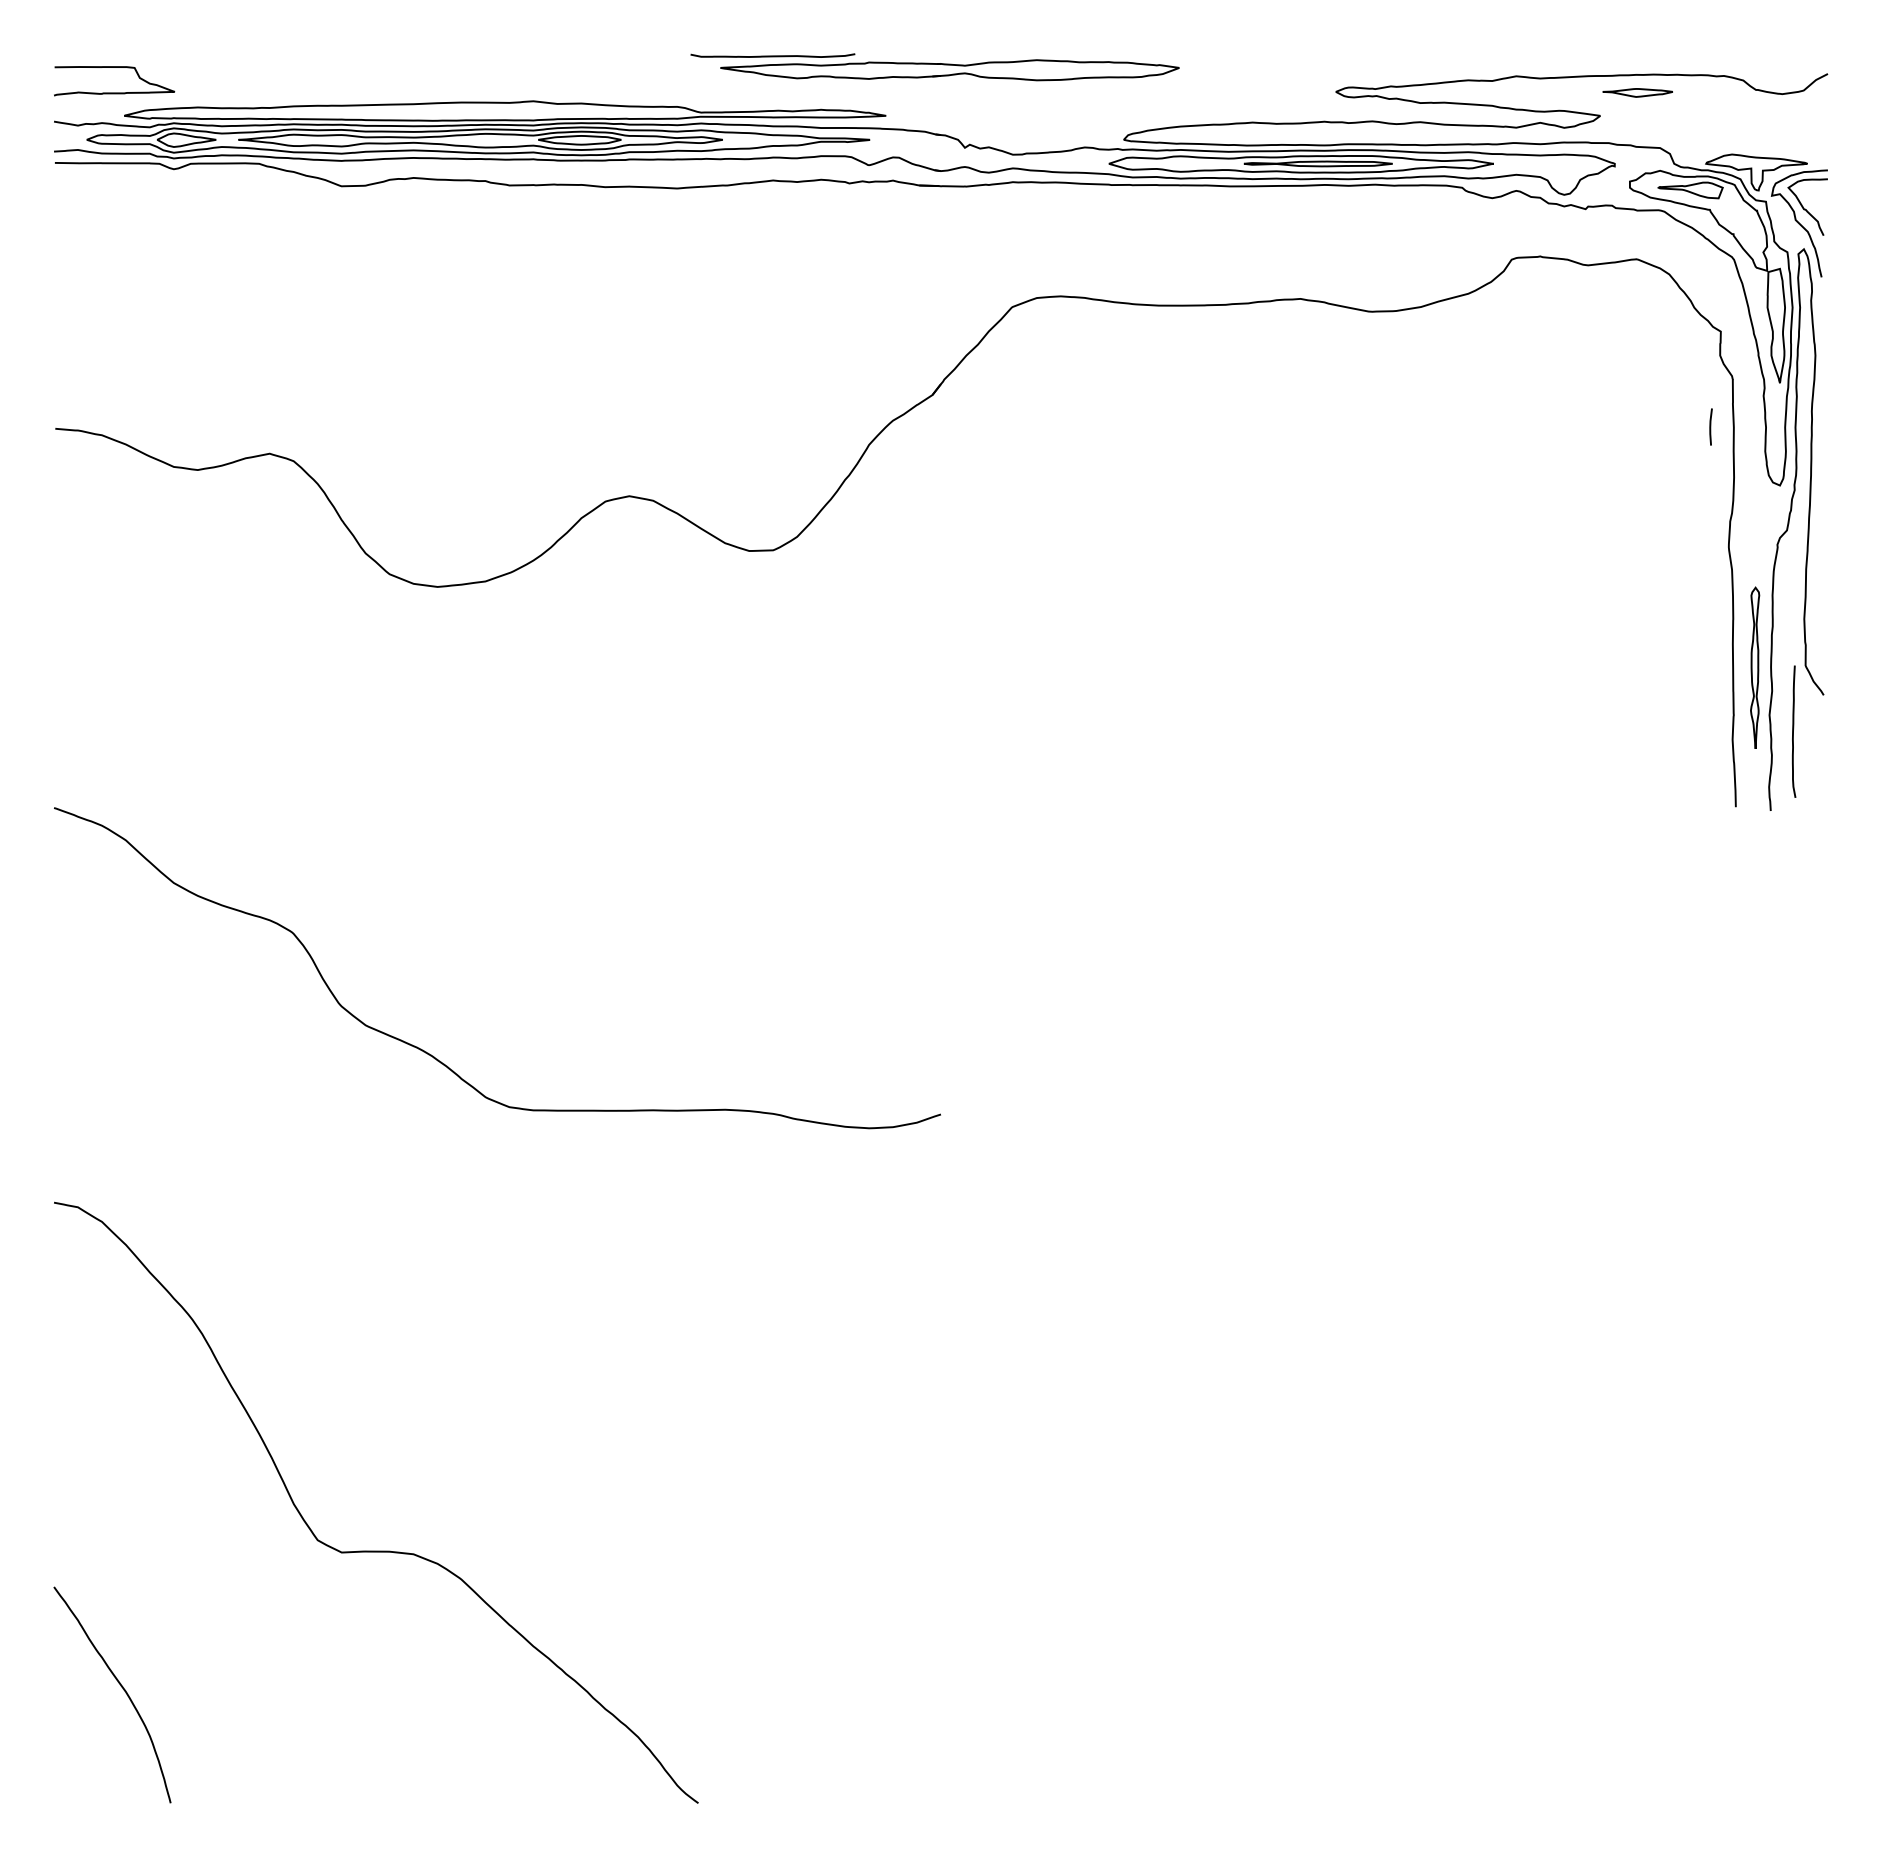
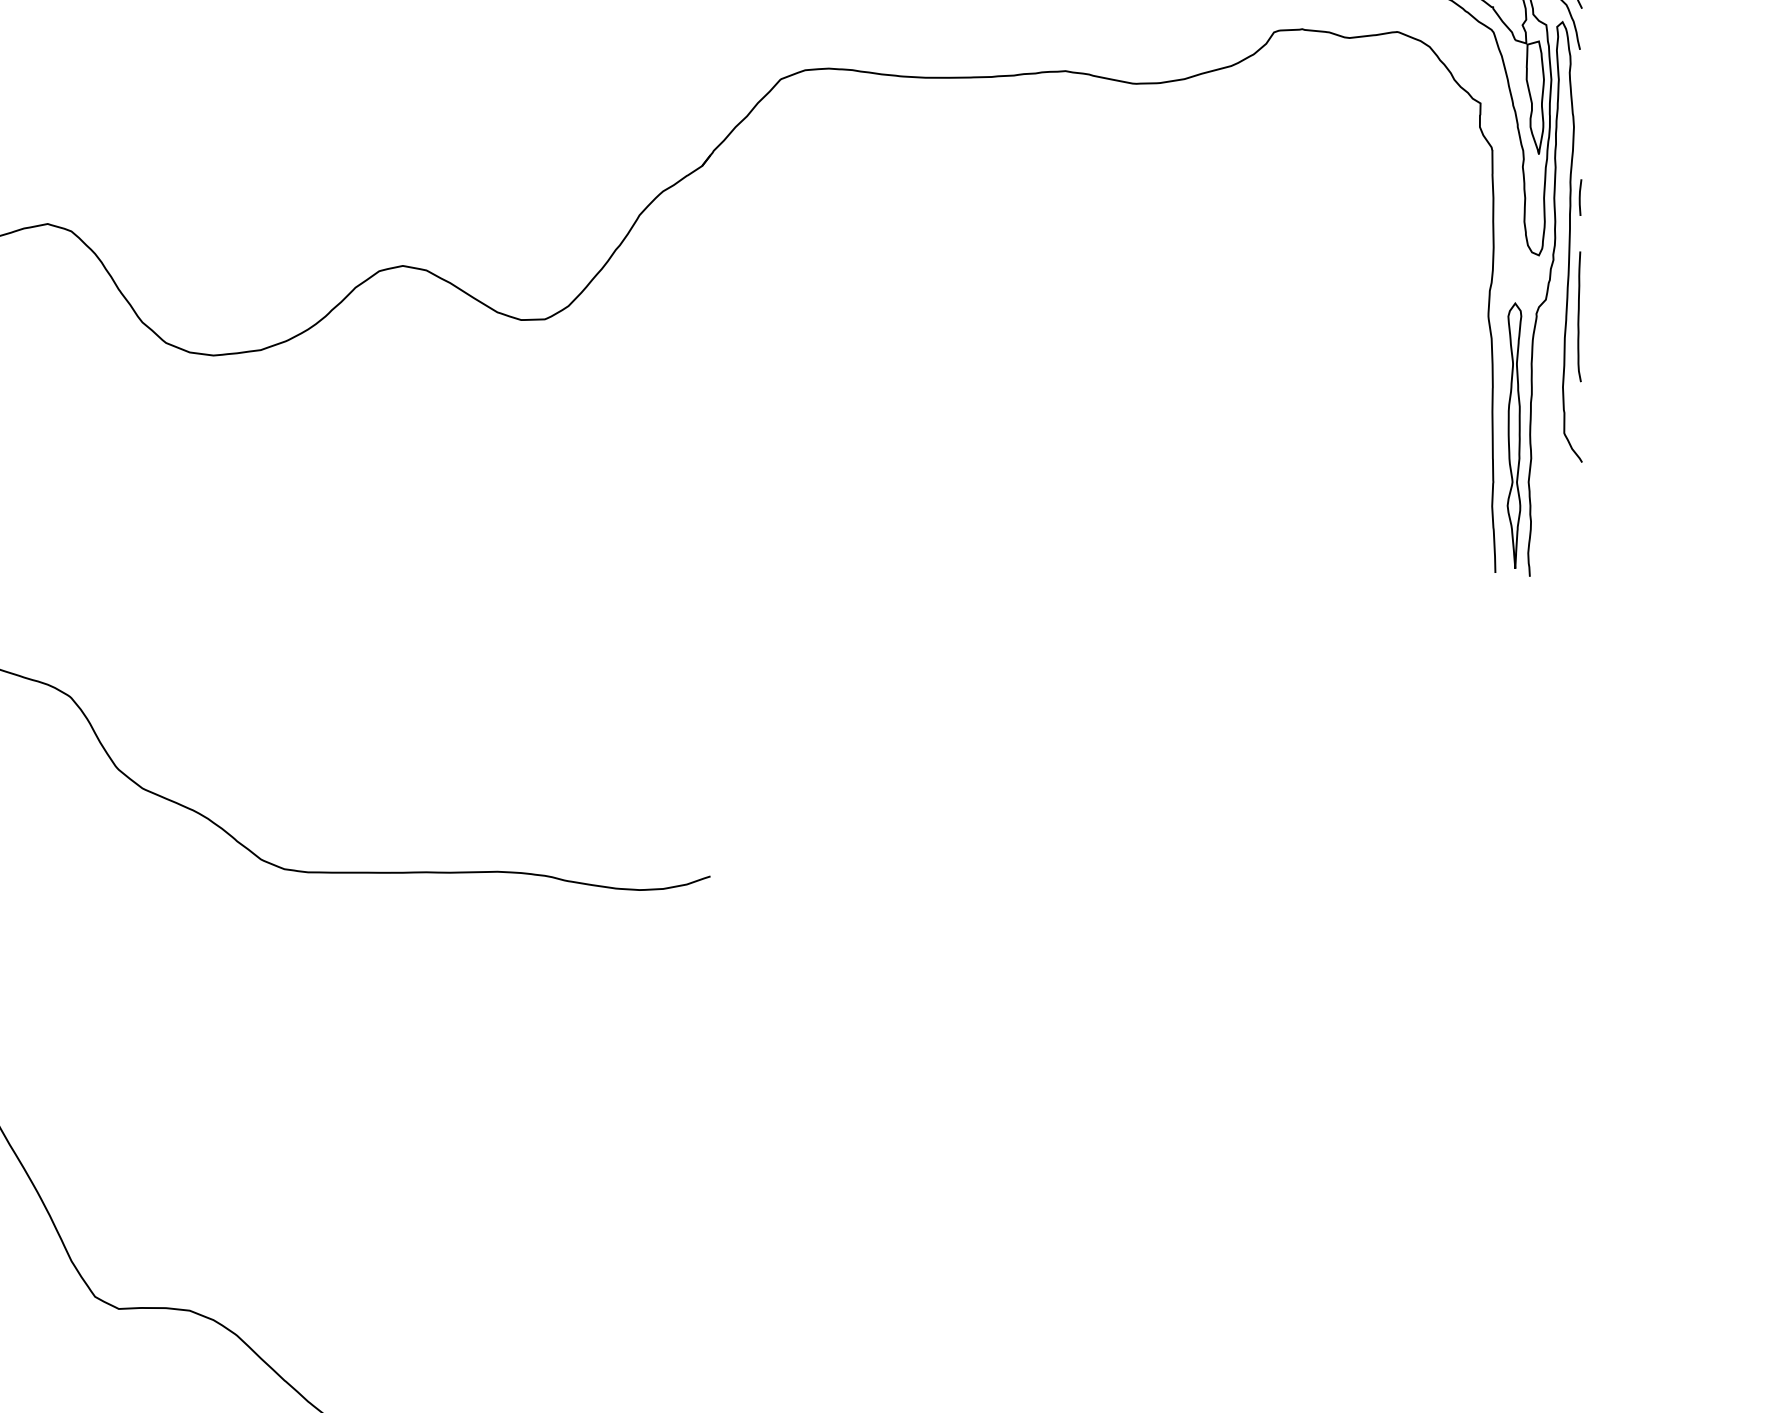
line: (1710, 426) -> (1579, 197), moved
part: (1754, 667) -> (1513, 435), size x1.67
curve: (1793, 731) -> (1578, 316), moved

